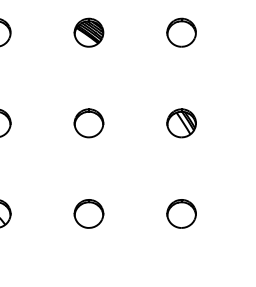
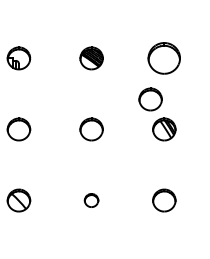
part: (181, 32) -> (164, 58), size x1.4
part: (164, 85) -> (150, 99), added
part: (88, 213) -> (91, 200), size x0.6

